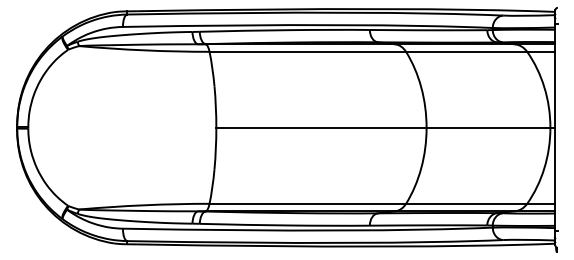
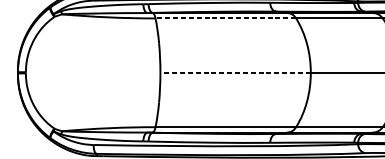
line: (307, 51) -> (225, 18), solid -> dashed
line: (320, 127) -> (234, 72), solid -> dashed

